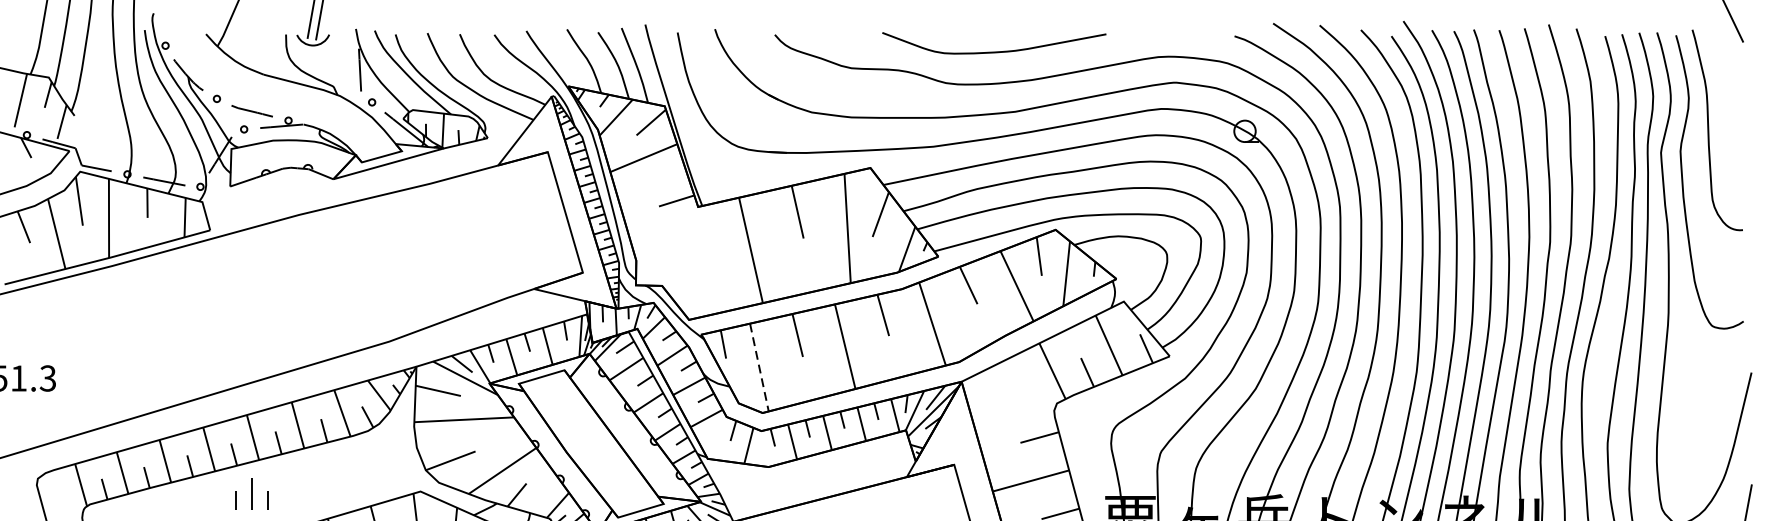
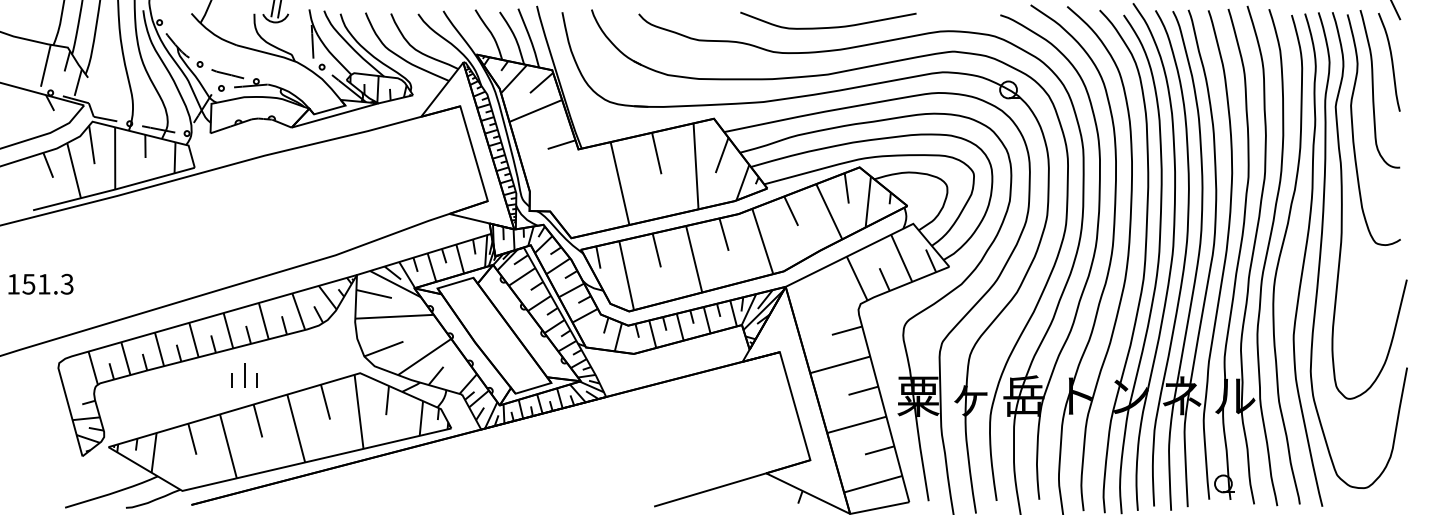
curve: (995, 50) -> (829, 26), moved
curve: (1731, 96) -> (1391, 62), added
line: (759, 368) -> (626, 276), dashed -> solid
part: (251, 494) -> (244, 375), moved

